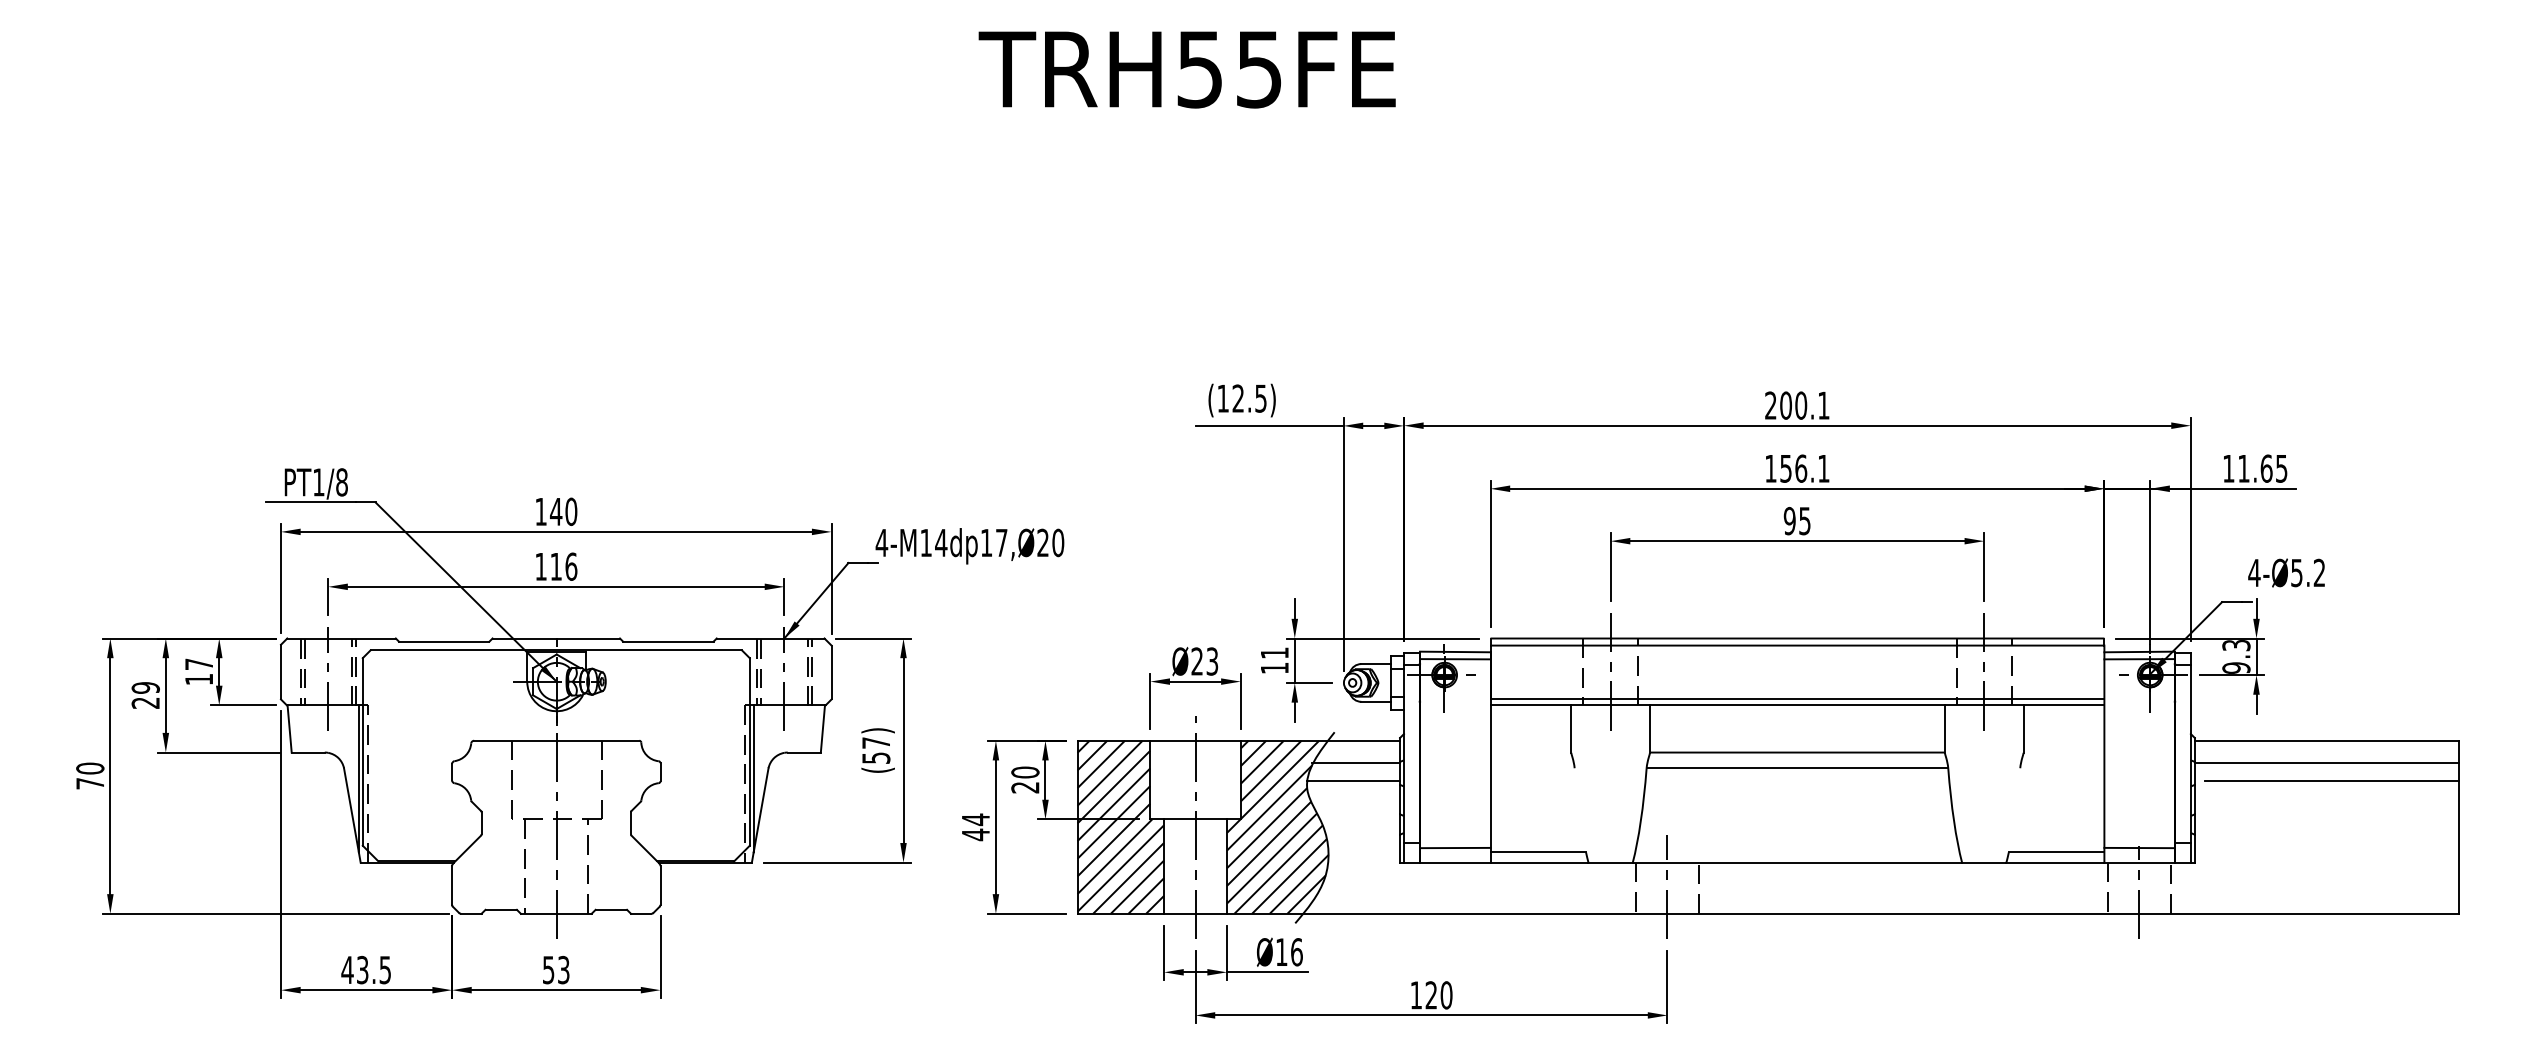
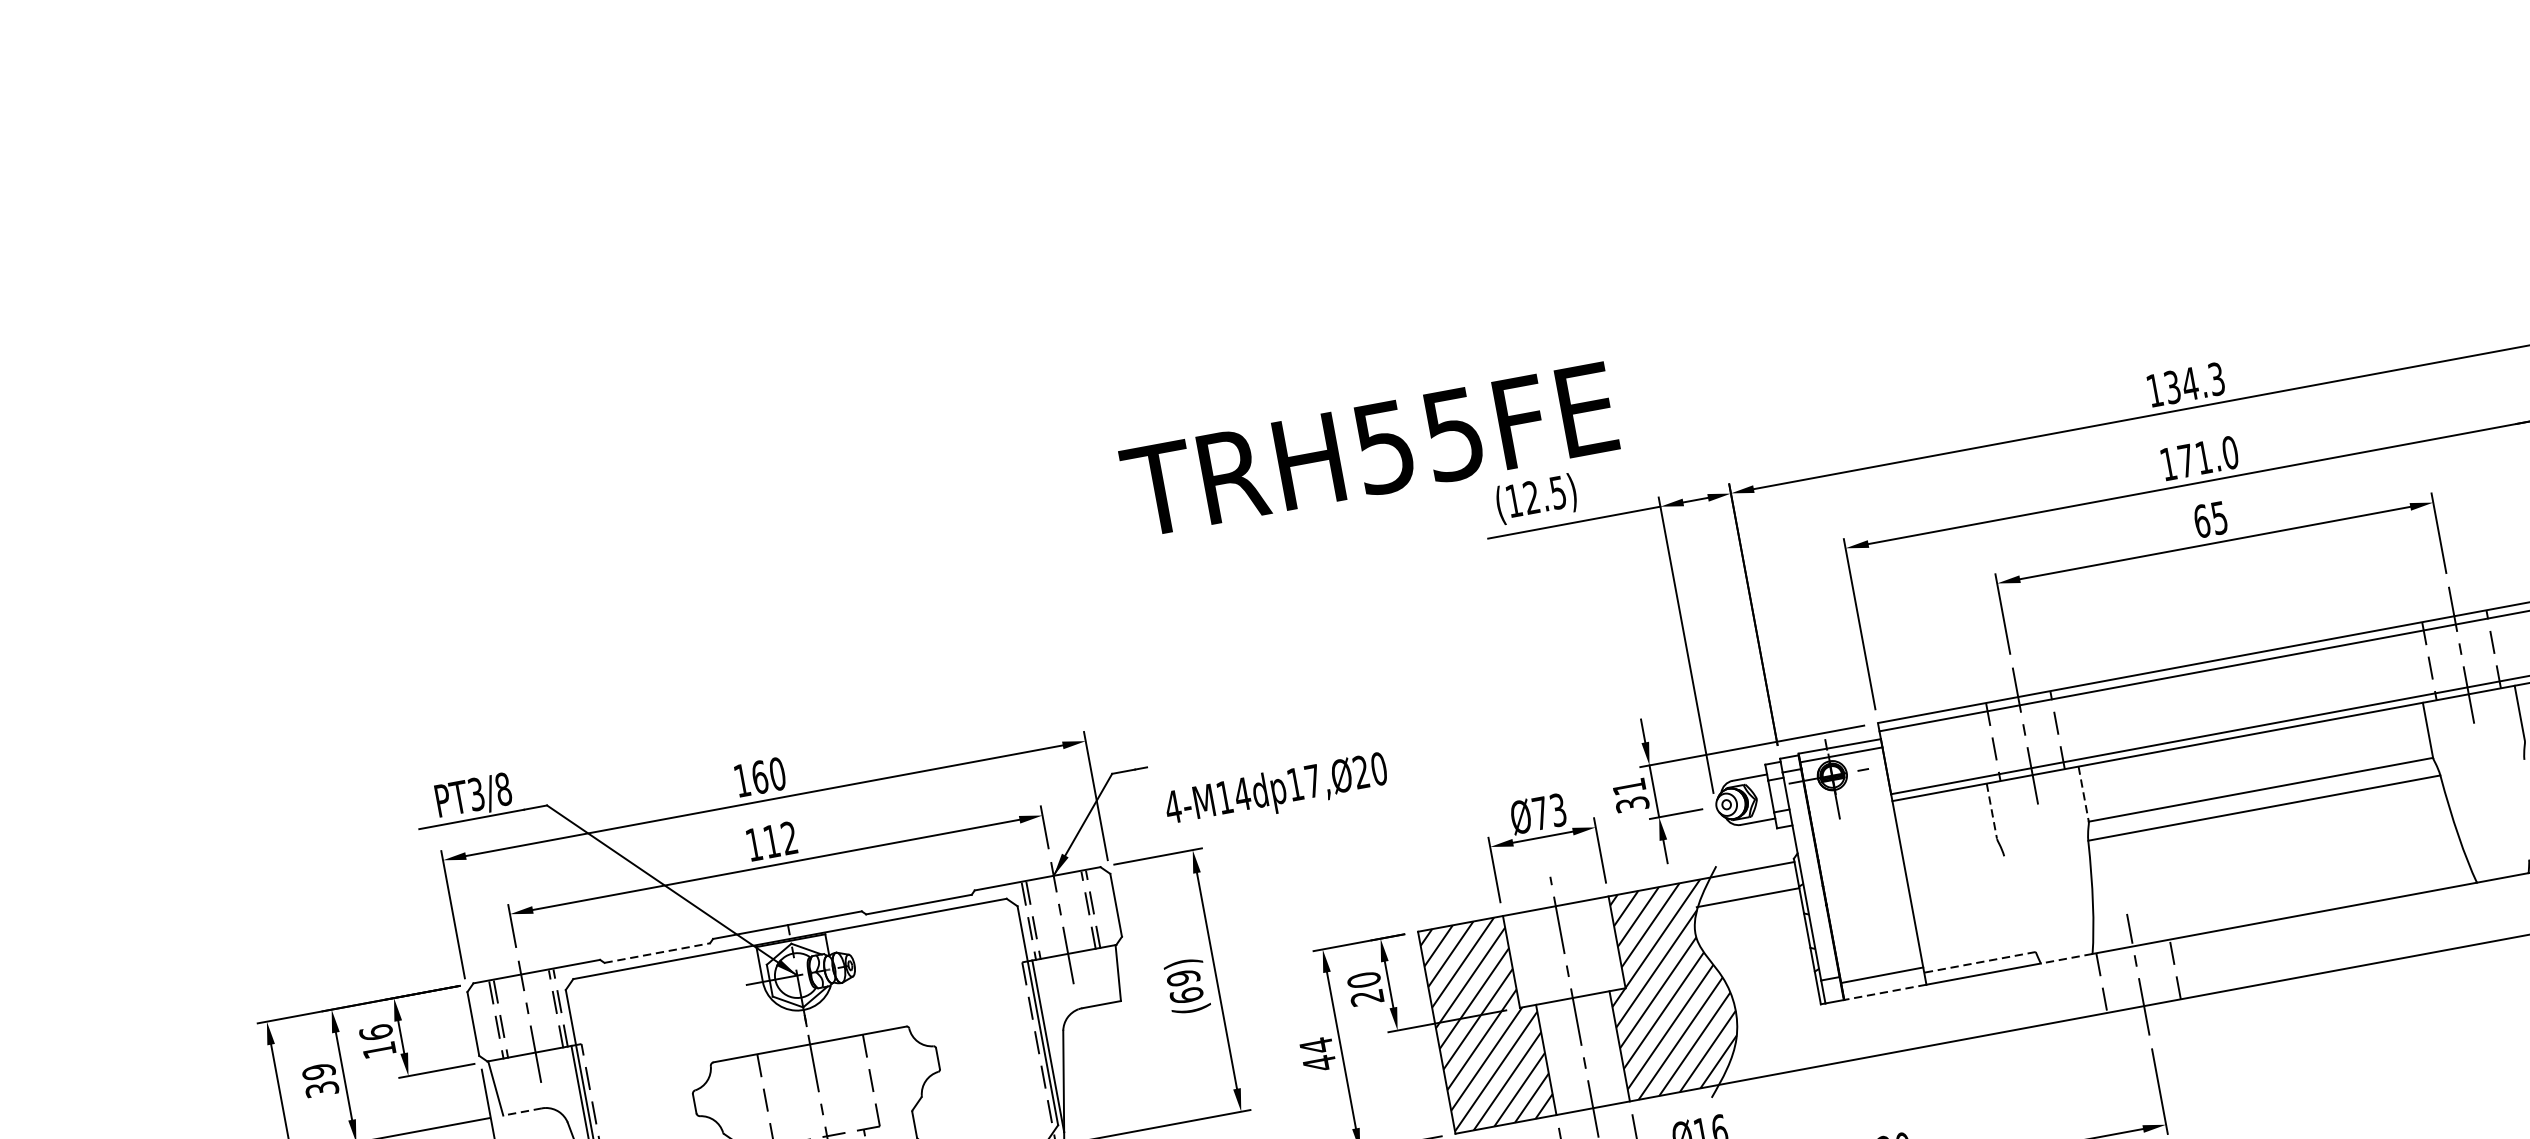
text: (1186, 69) -> (1368, 450), moved
text: (1797, 405) -> (2185, 384), 200.1 -> 134.3
text: (1804, 468) -> (2207, 456), 156.1 -> 171.0
text: (318, 482) -> (476, 794), PT1/8 -> PT3/8
text: (555, 511) -> (759, 777), 140 -> 160
text: (1789, 520) -> (2201, 520), 95 -> 65
text: (969, 546) -> (1276, 792), moved
text: (571, 566) -> (789, 837), 116 -> 112
line: (444, 641) -> (657, 952), solid -> dashed
text: (1196, 661) -> (1539, 813), Ø23 -> Ø73
text: (199, 664) -> (376, 1032), 17 -> 16
text: (1274, 667) -> (1632, 803), 11 -> 31
text: (145, 702) -> (321, 1088), 29 -> 39
line: (1571, 728) -> (1991, 810), solid -> dashed
line: (1649, 728) -> (2083, 793), solid -> dashed
text: (876, 750) -> (1185, 986), (57) -> (69)
line: (308, 752) -> (522, 1111), solid -> dashed
line: (1353, 781) -> (1748, 919), removed
line: (1538, 852) -> (1980, 962), solid -> dashed
line: (1454, 862) -> (1884, 992), solid -> dashed
line: (1610, 862) -> (2066, 958), solid -> dashed

